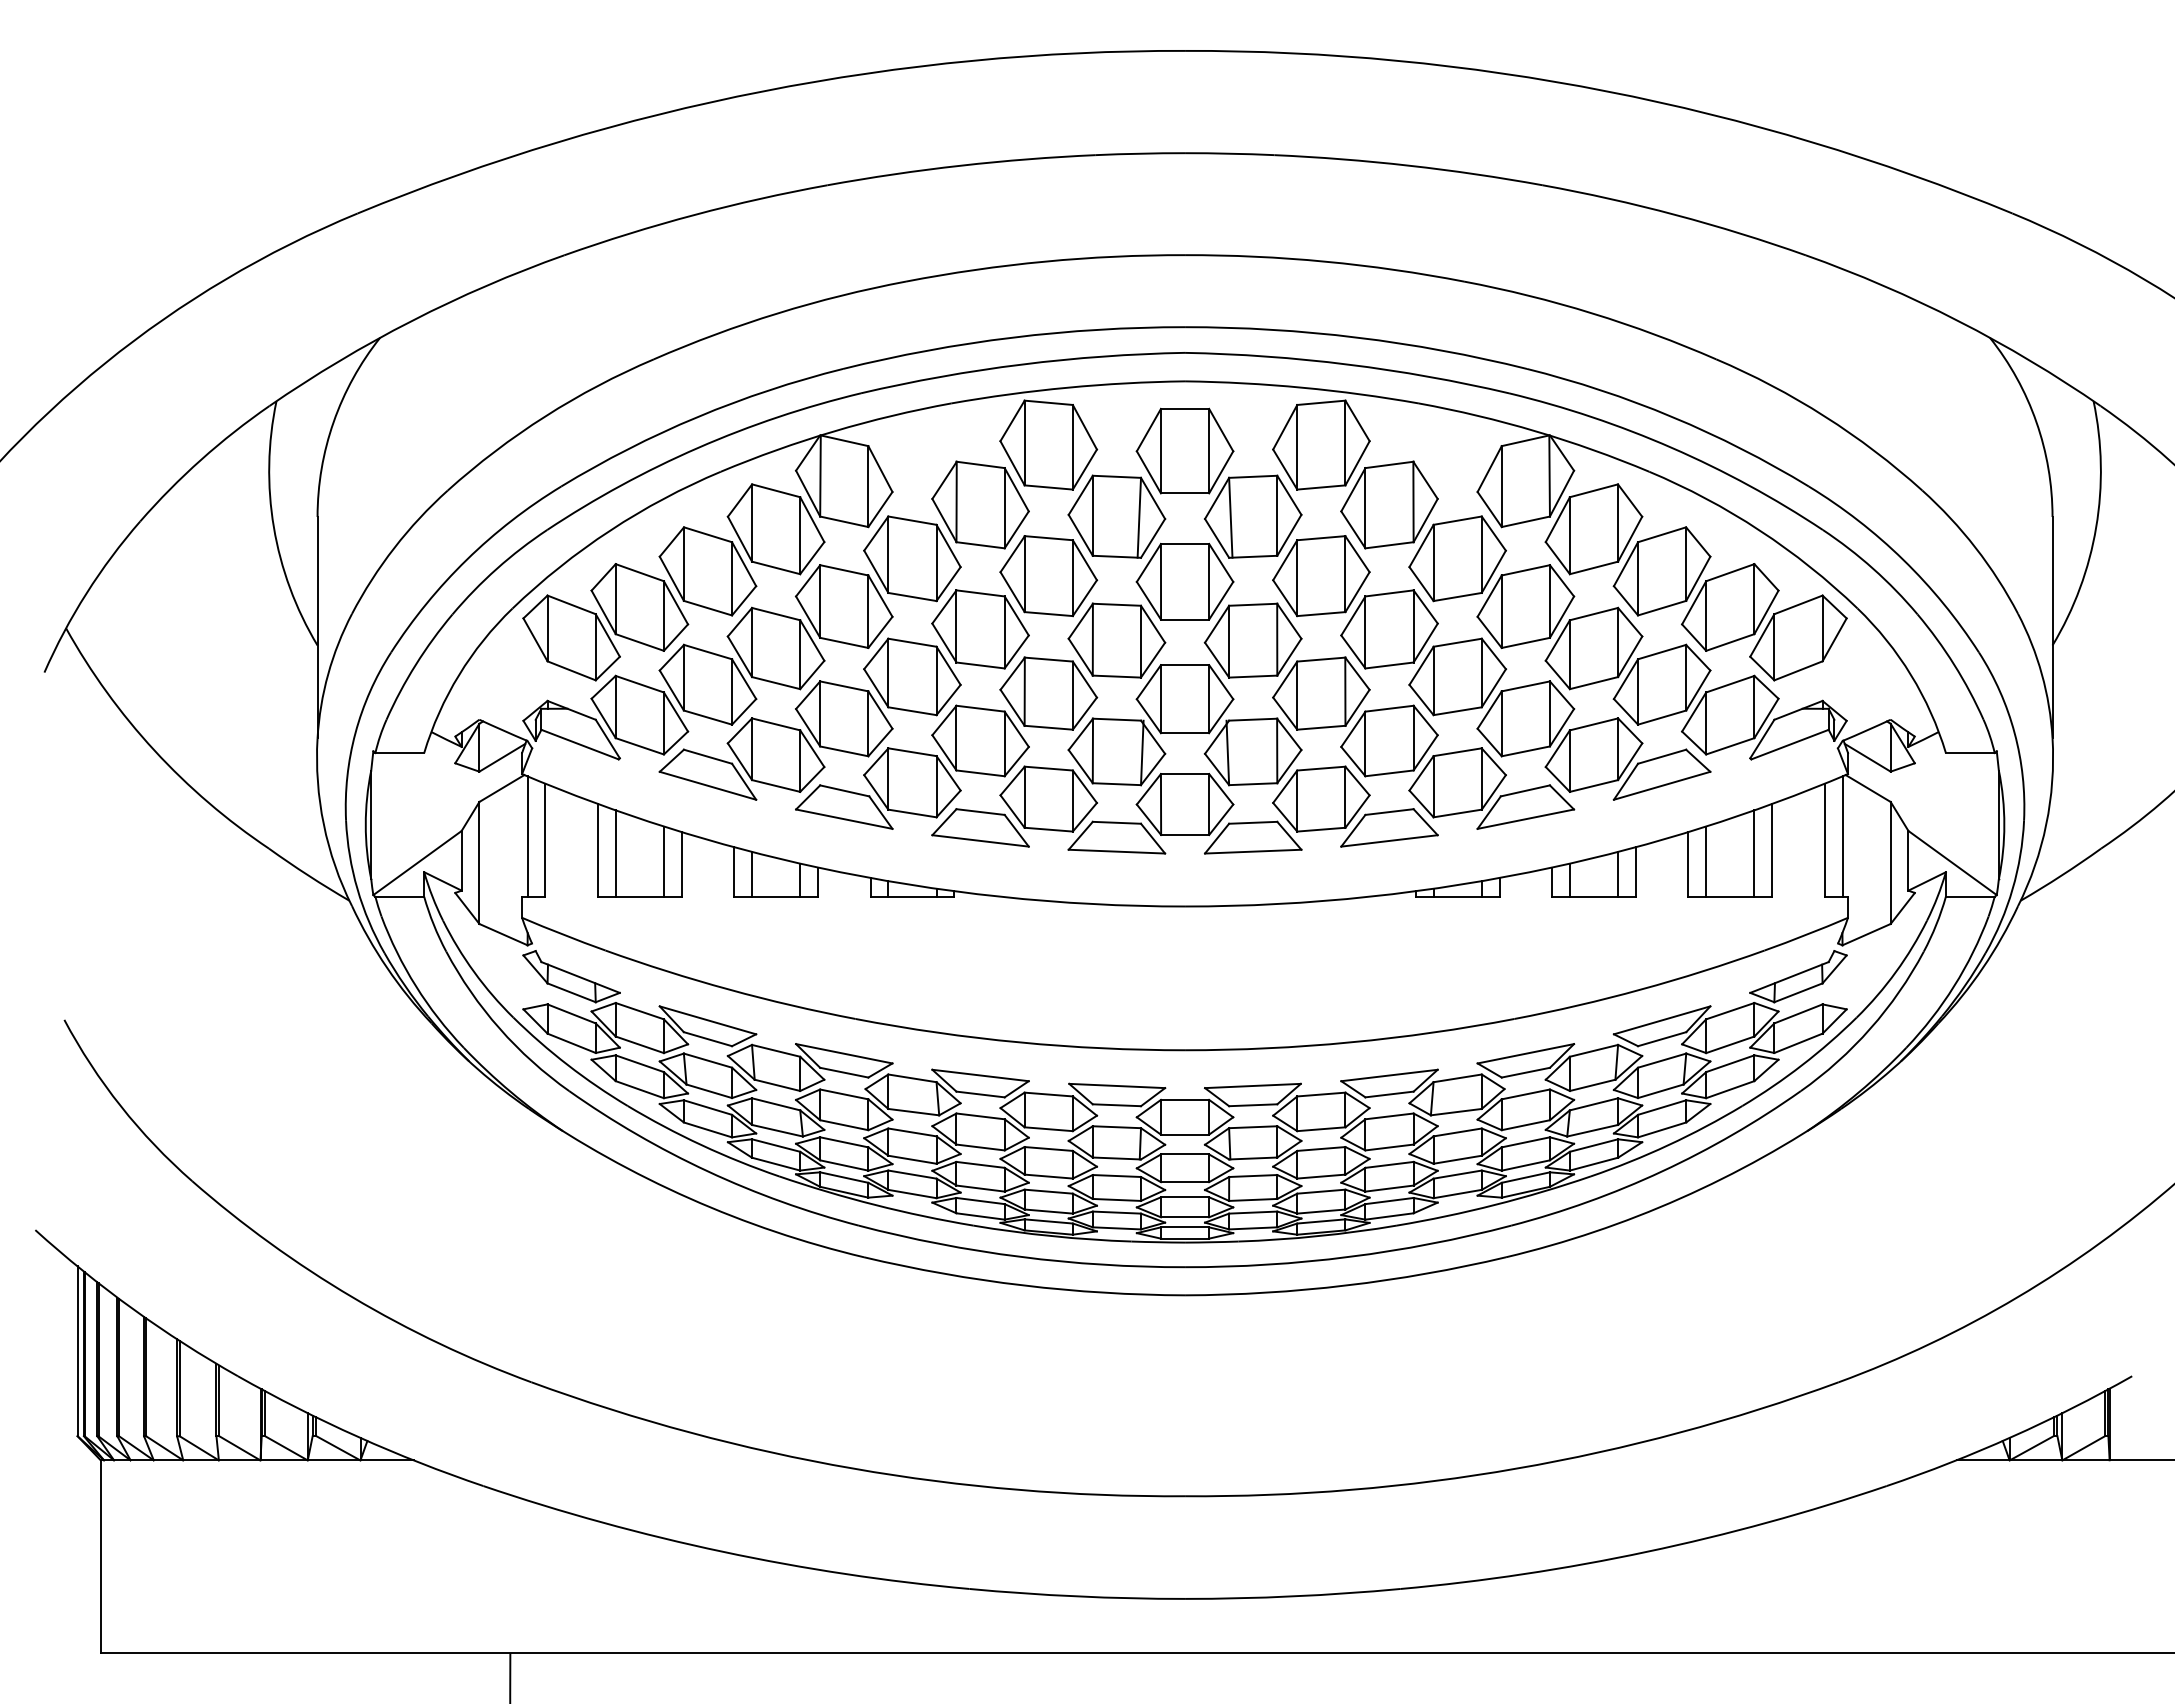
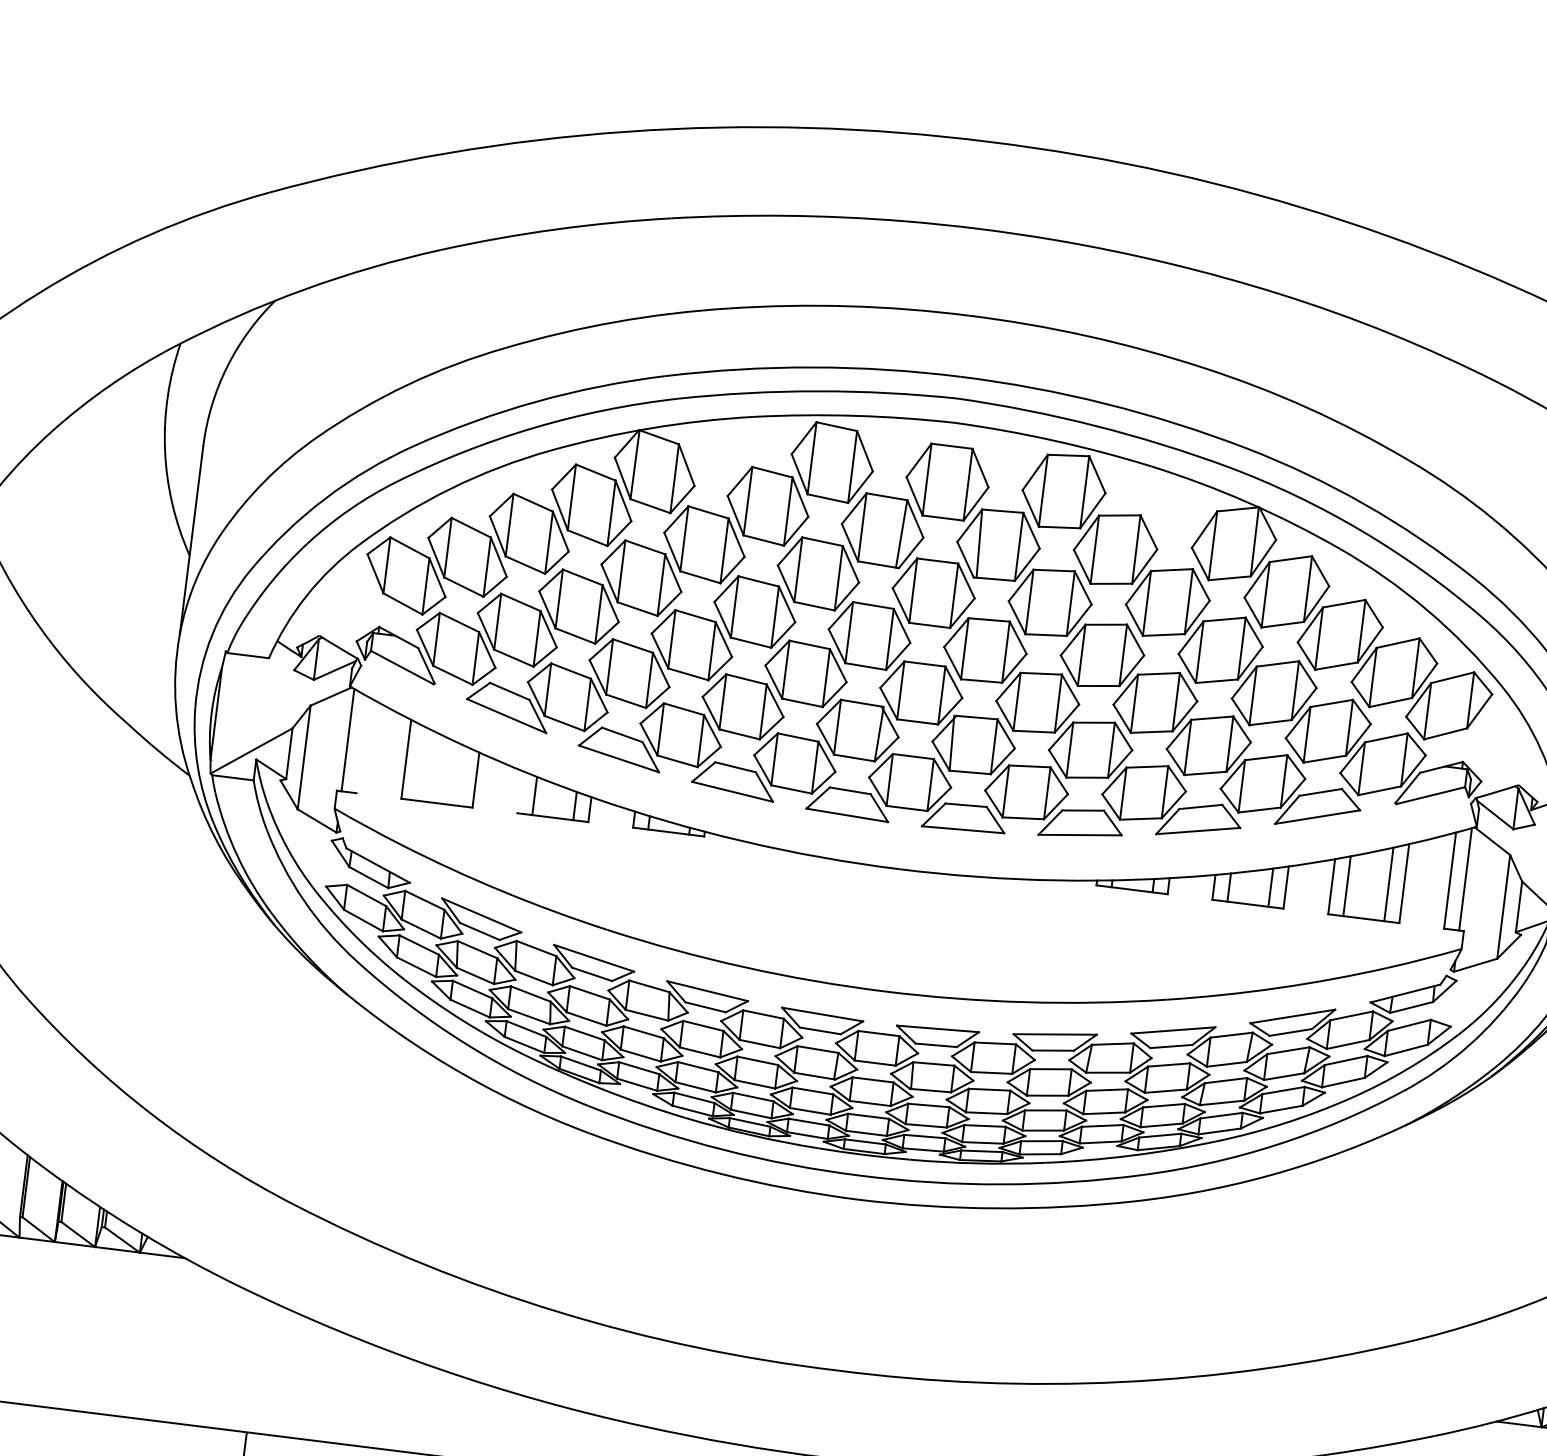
line: (545, 839) -> (362, 744), removed
line: (615, 853) -> (420, 763), removed
line: (663, 861) -> (460, 775), removed
line: (734, 871) -> (520, 791), removed

